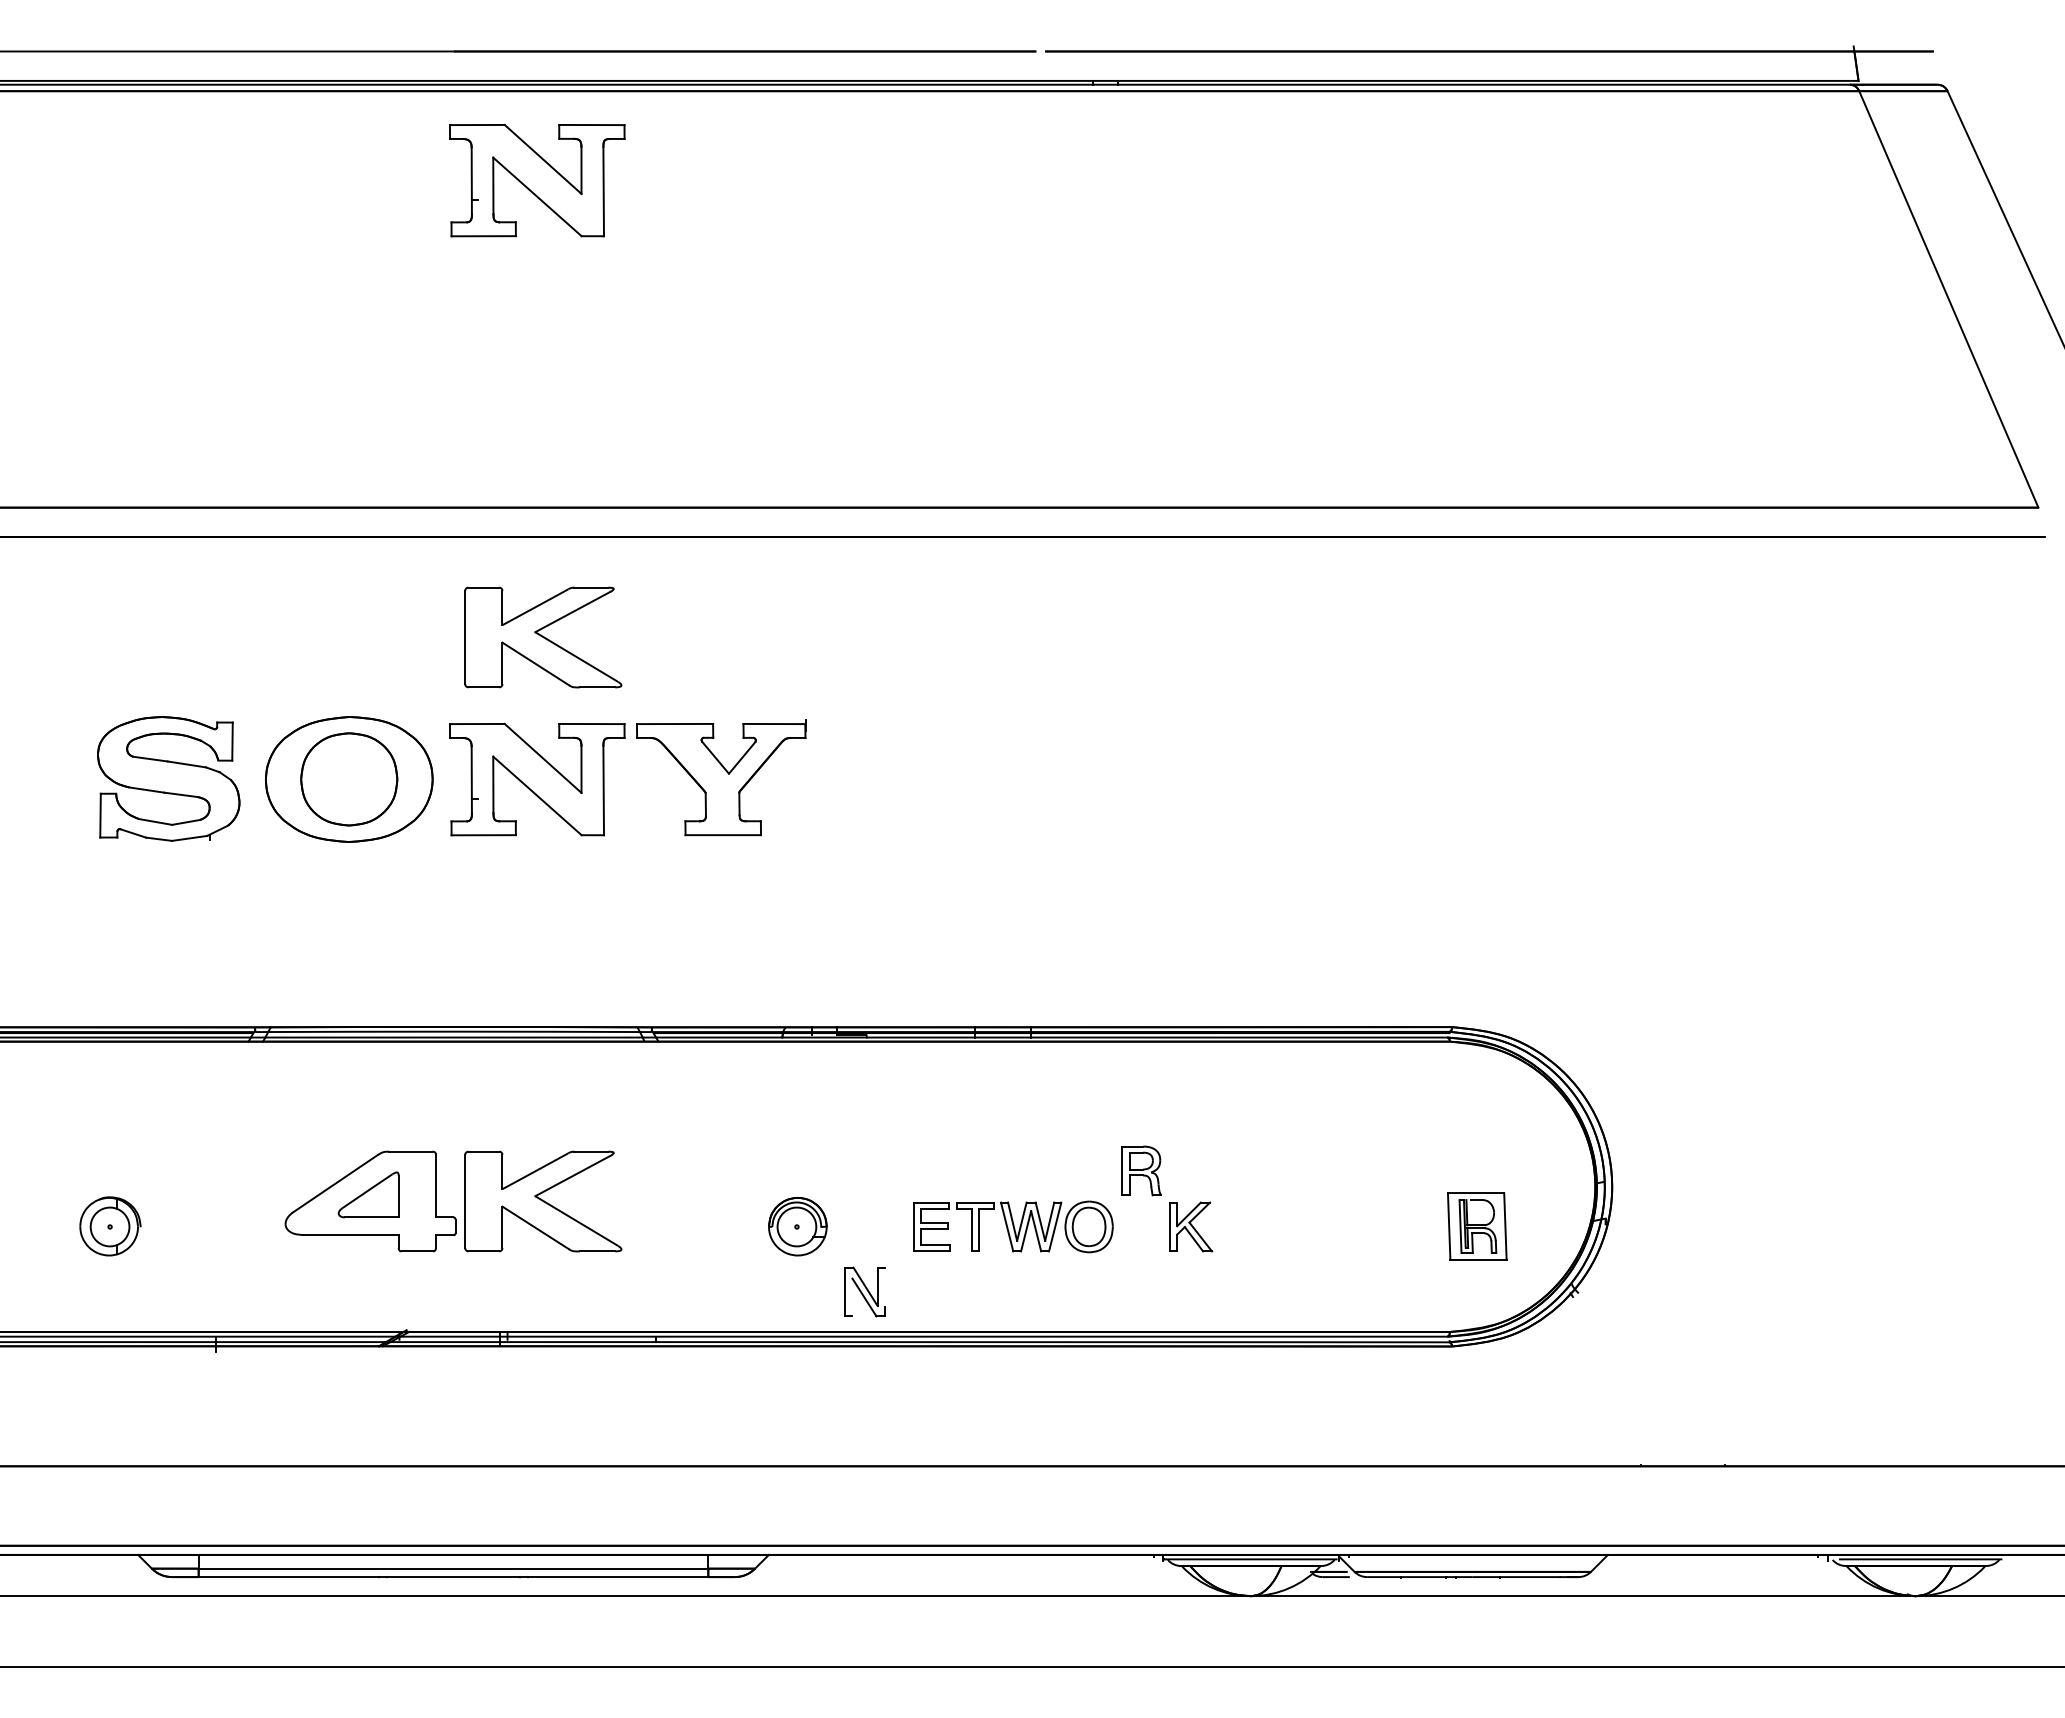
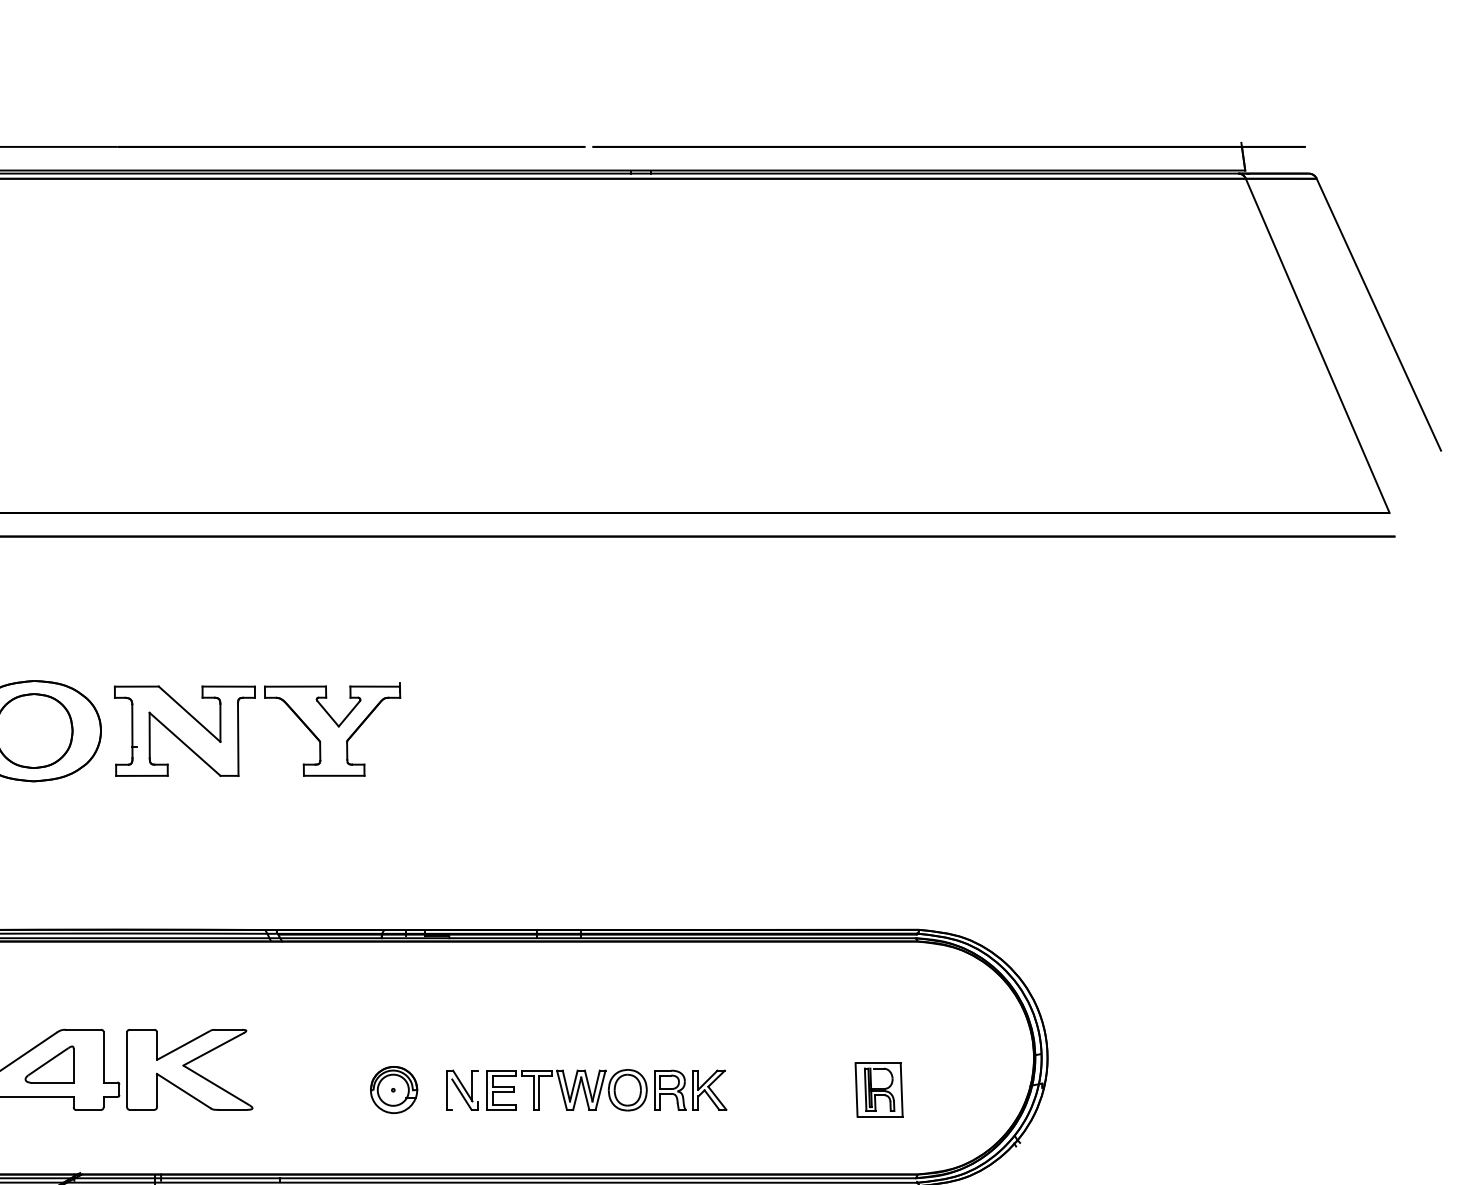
part: (537, 180) -> (185, 250), removed
part: (543, 637) -> (189, 617), removed
part: (1141, 1170) -> (669, 1089), moved
part: (1477, 1226) -> (879, 1089), moved
part: (864, 1291) -> (461, 1089), moved

